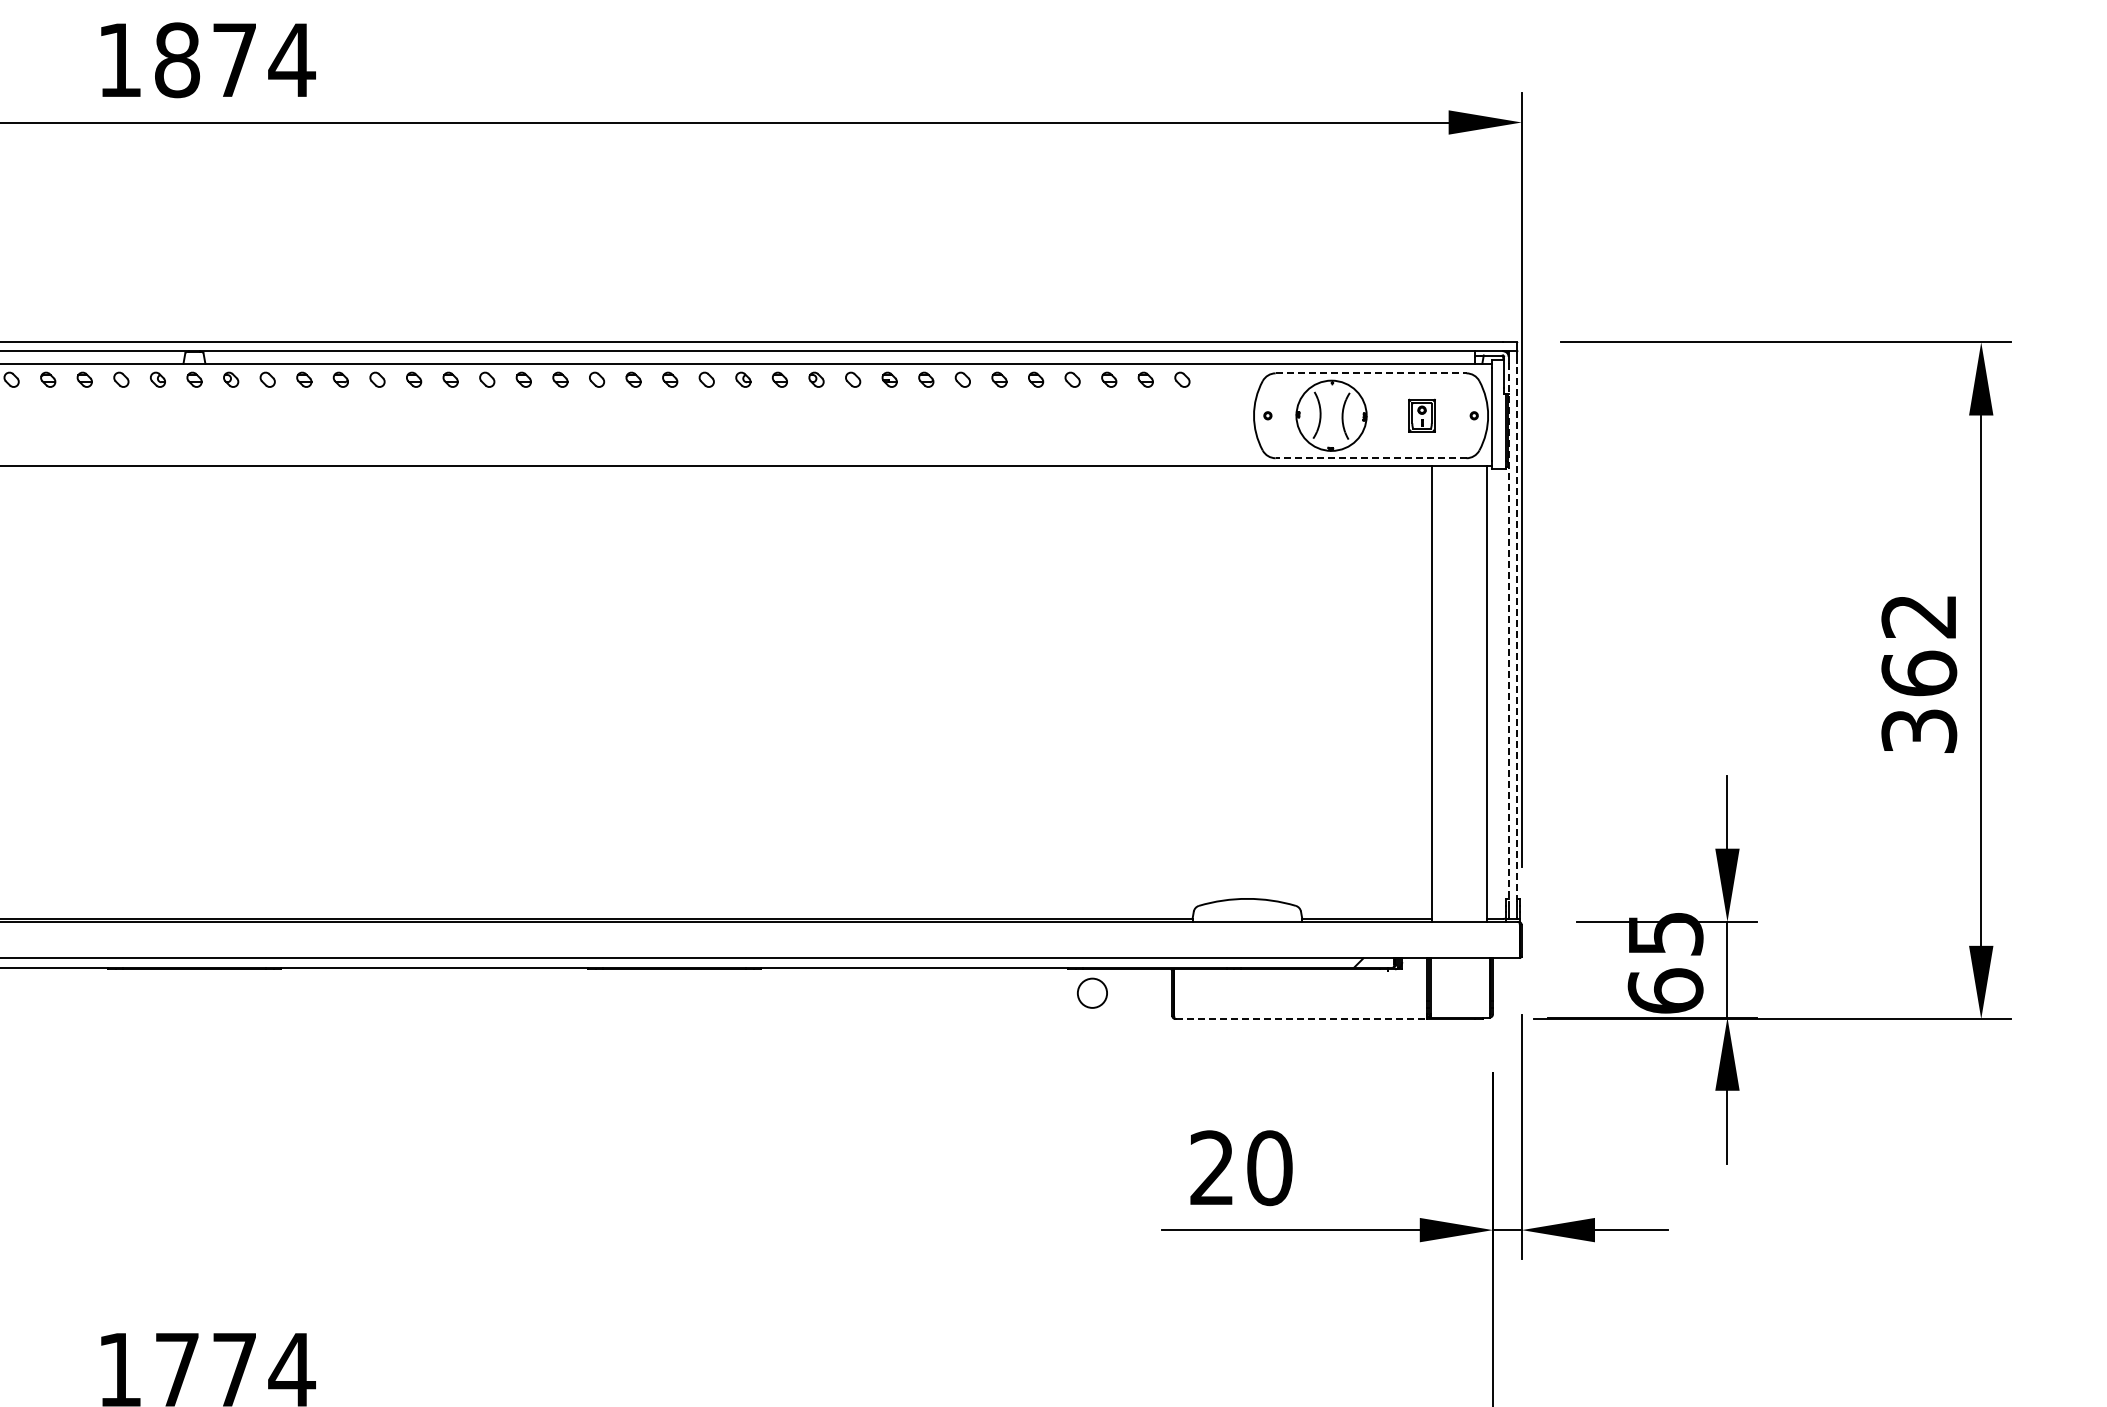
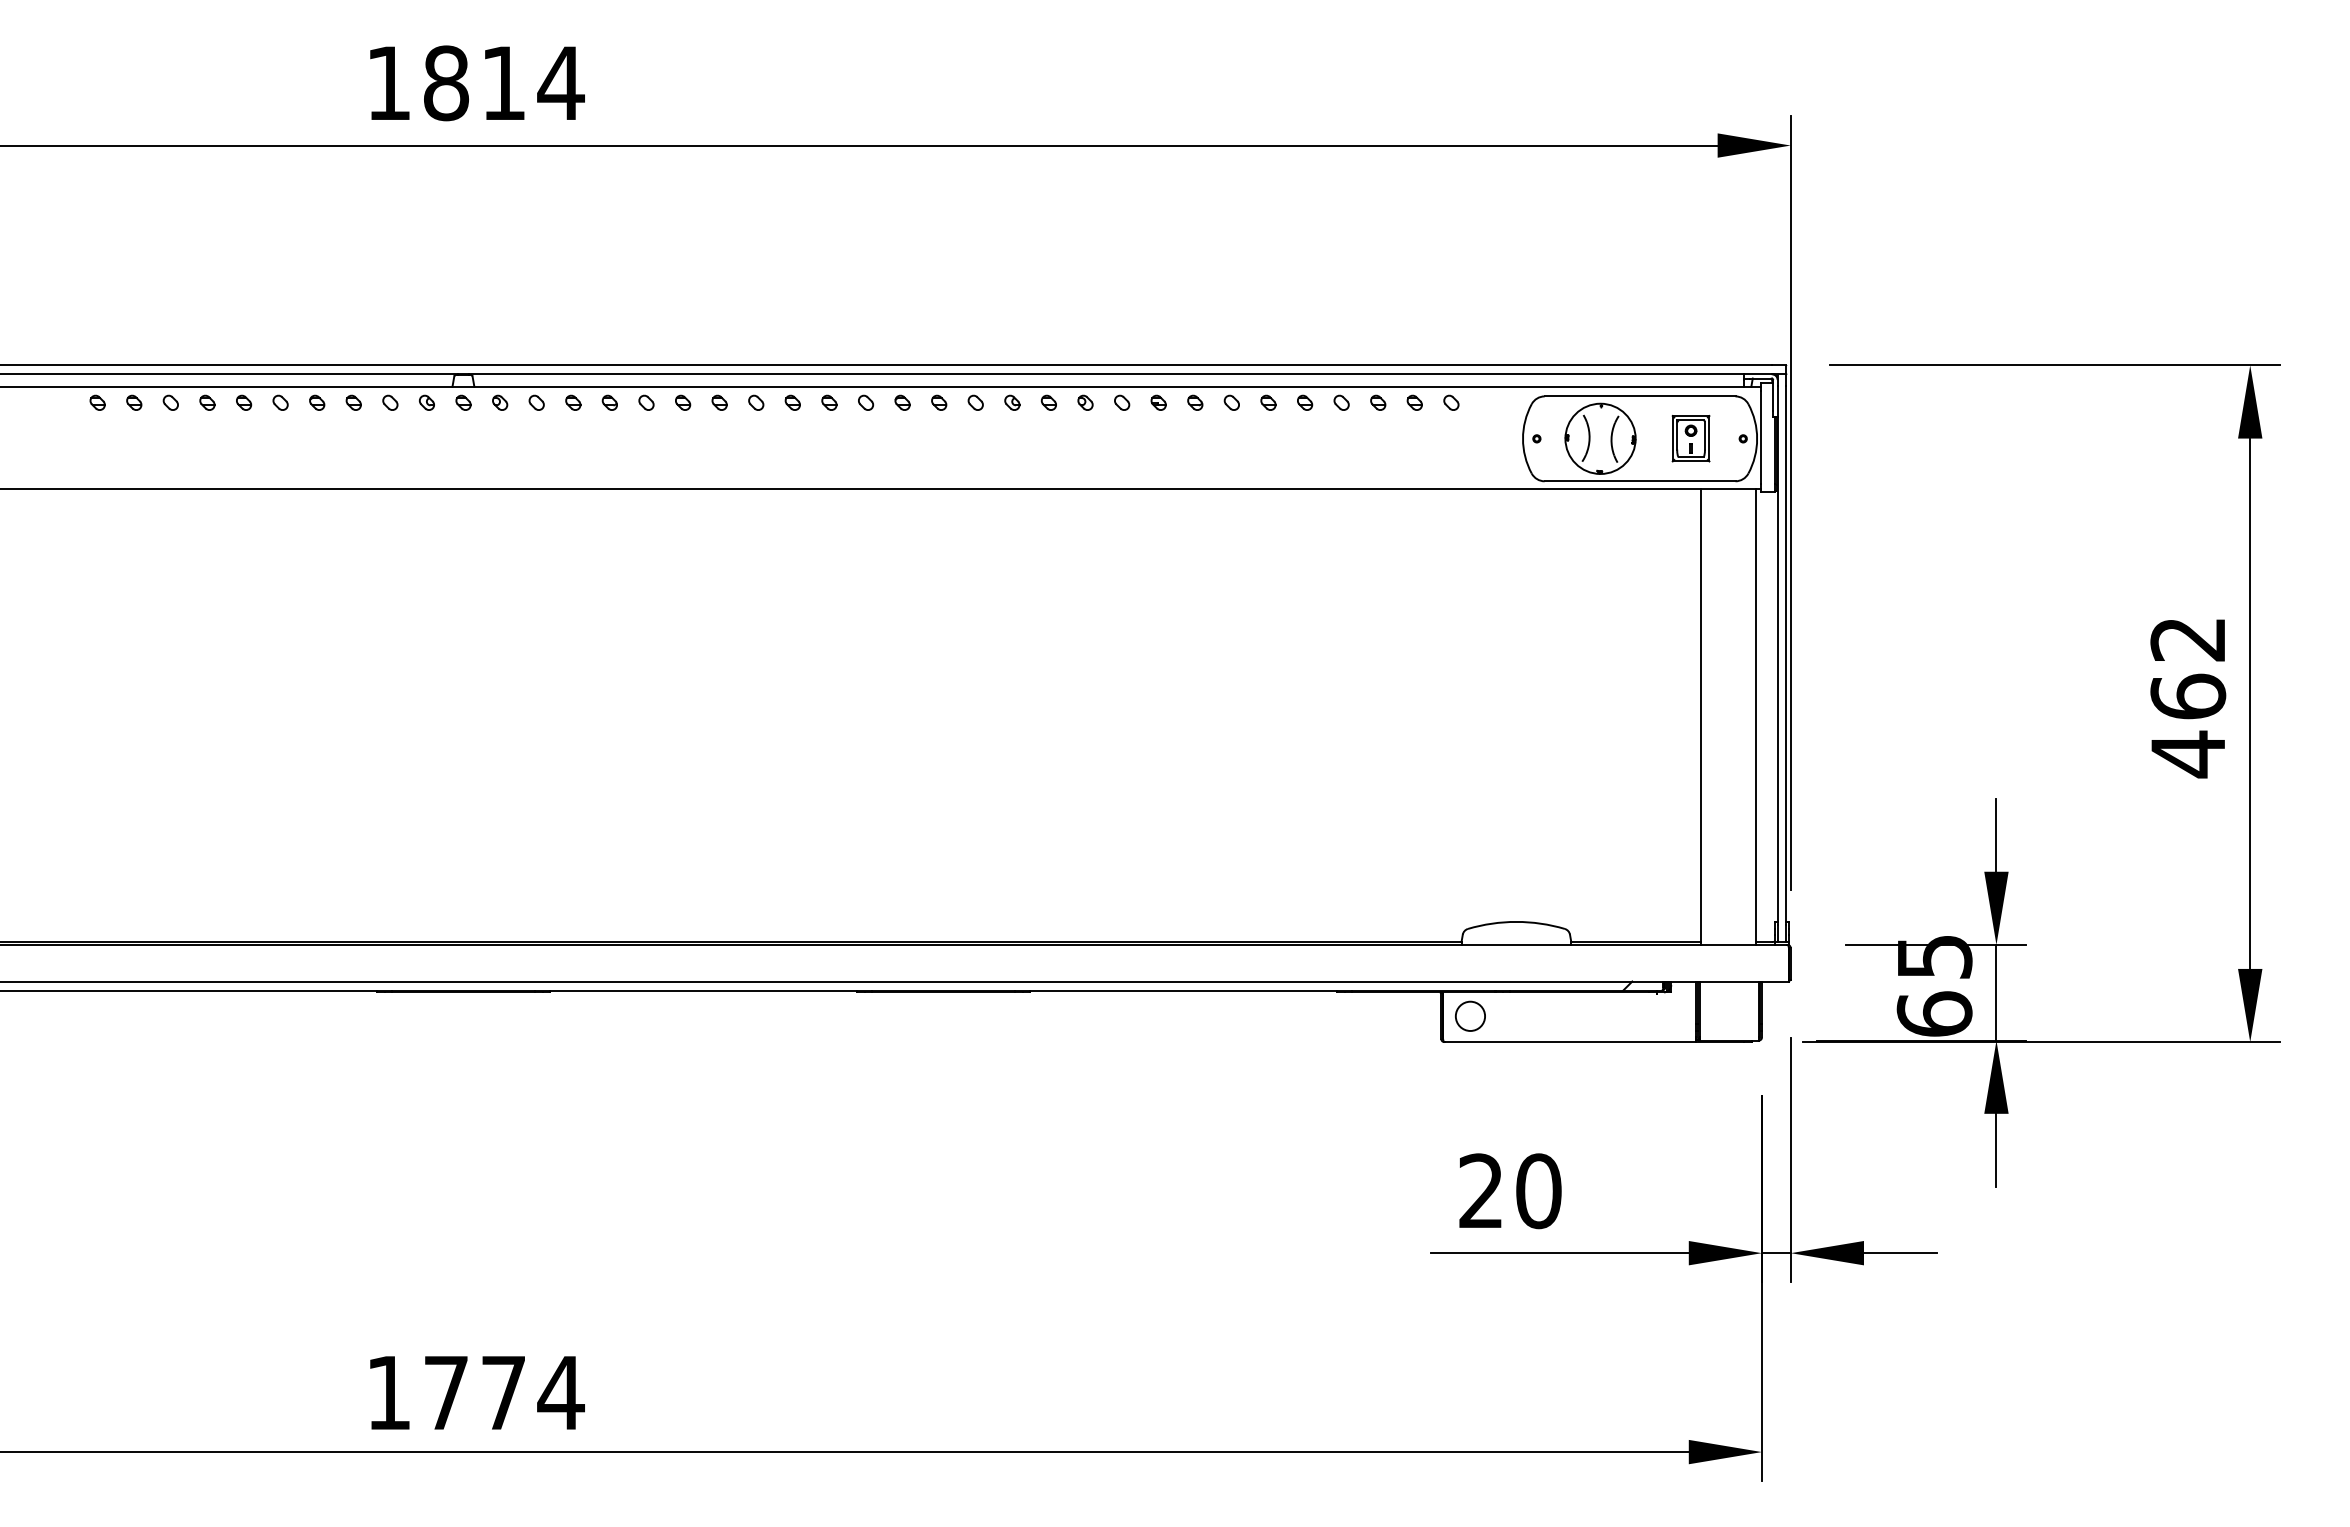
text: (234, 59) -> (503, 82), 1874 -> 1814
line: (1371, 373) -> (1640, 396), dashed -> solid
part: (1421, 415) -> (1690, 438), size x1.43
line: (1370, 458) -> (1639, 481), dashed -> solid
line: (1517, 632) -> (1786, 655), dashed -> solid
line: (1508, 633) -> (1777, 656), dashed -> solid
text: (1919, 731) -> (2188, 754), 362 -> 462
circle: (1092, 992) -> (1470, 1015), moved
line: (1301, 1019) -> (1570, 1042), dashed -> solid

